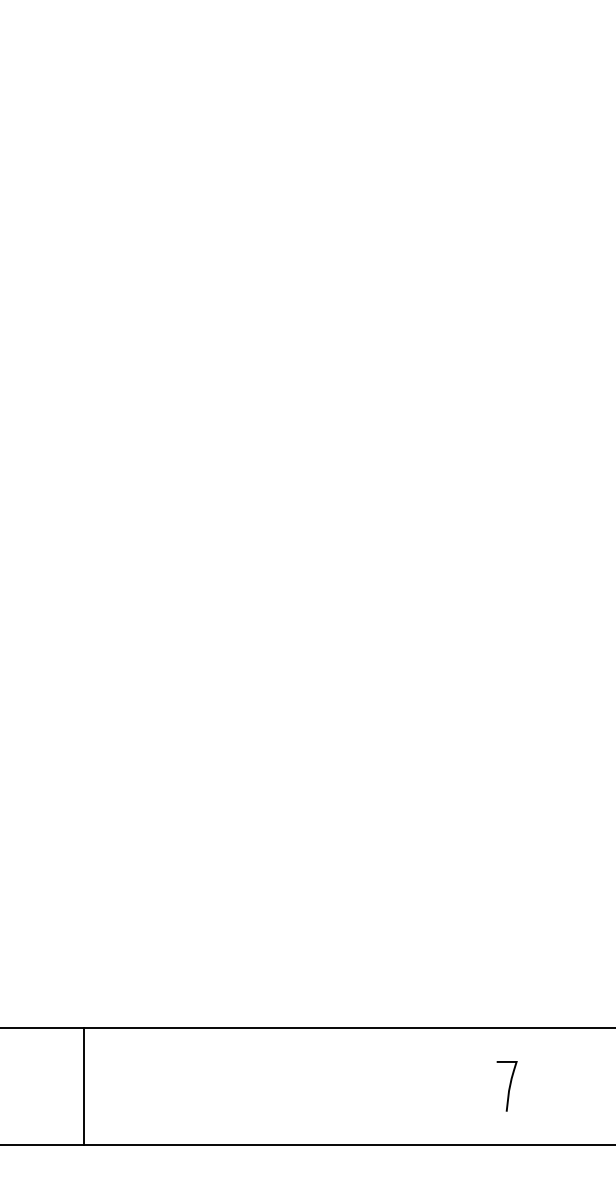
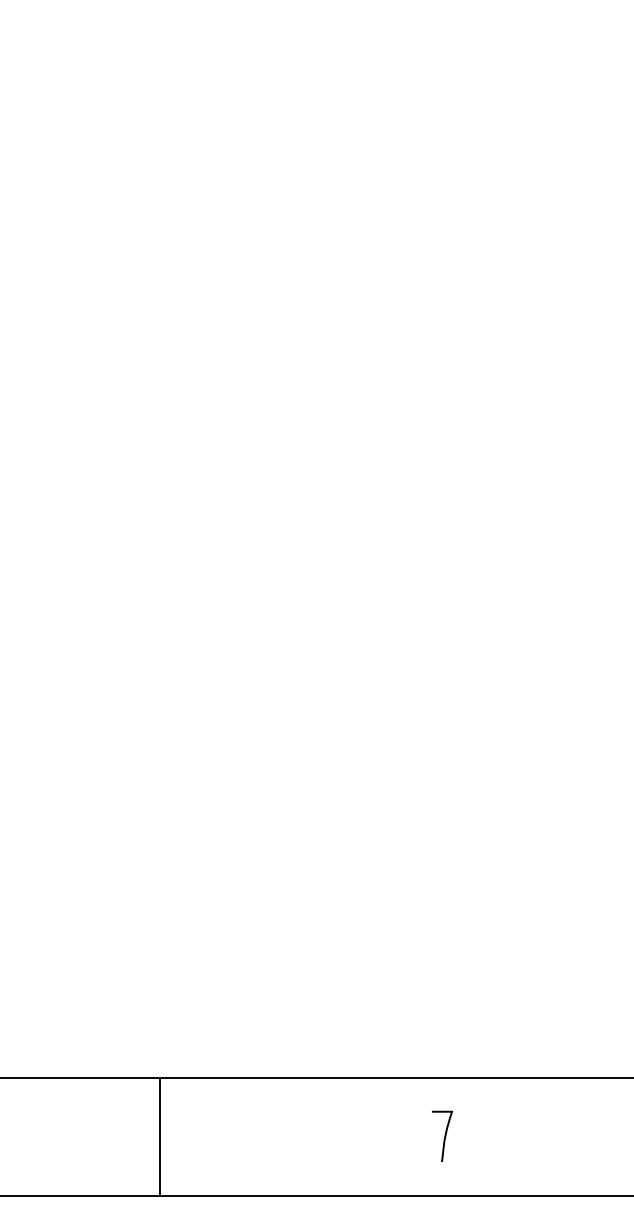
curve: (509, 1085) -> (444, 1135), moved
line: (83, 1086) -> (159, 1136), moved

